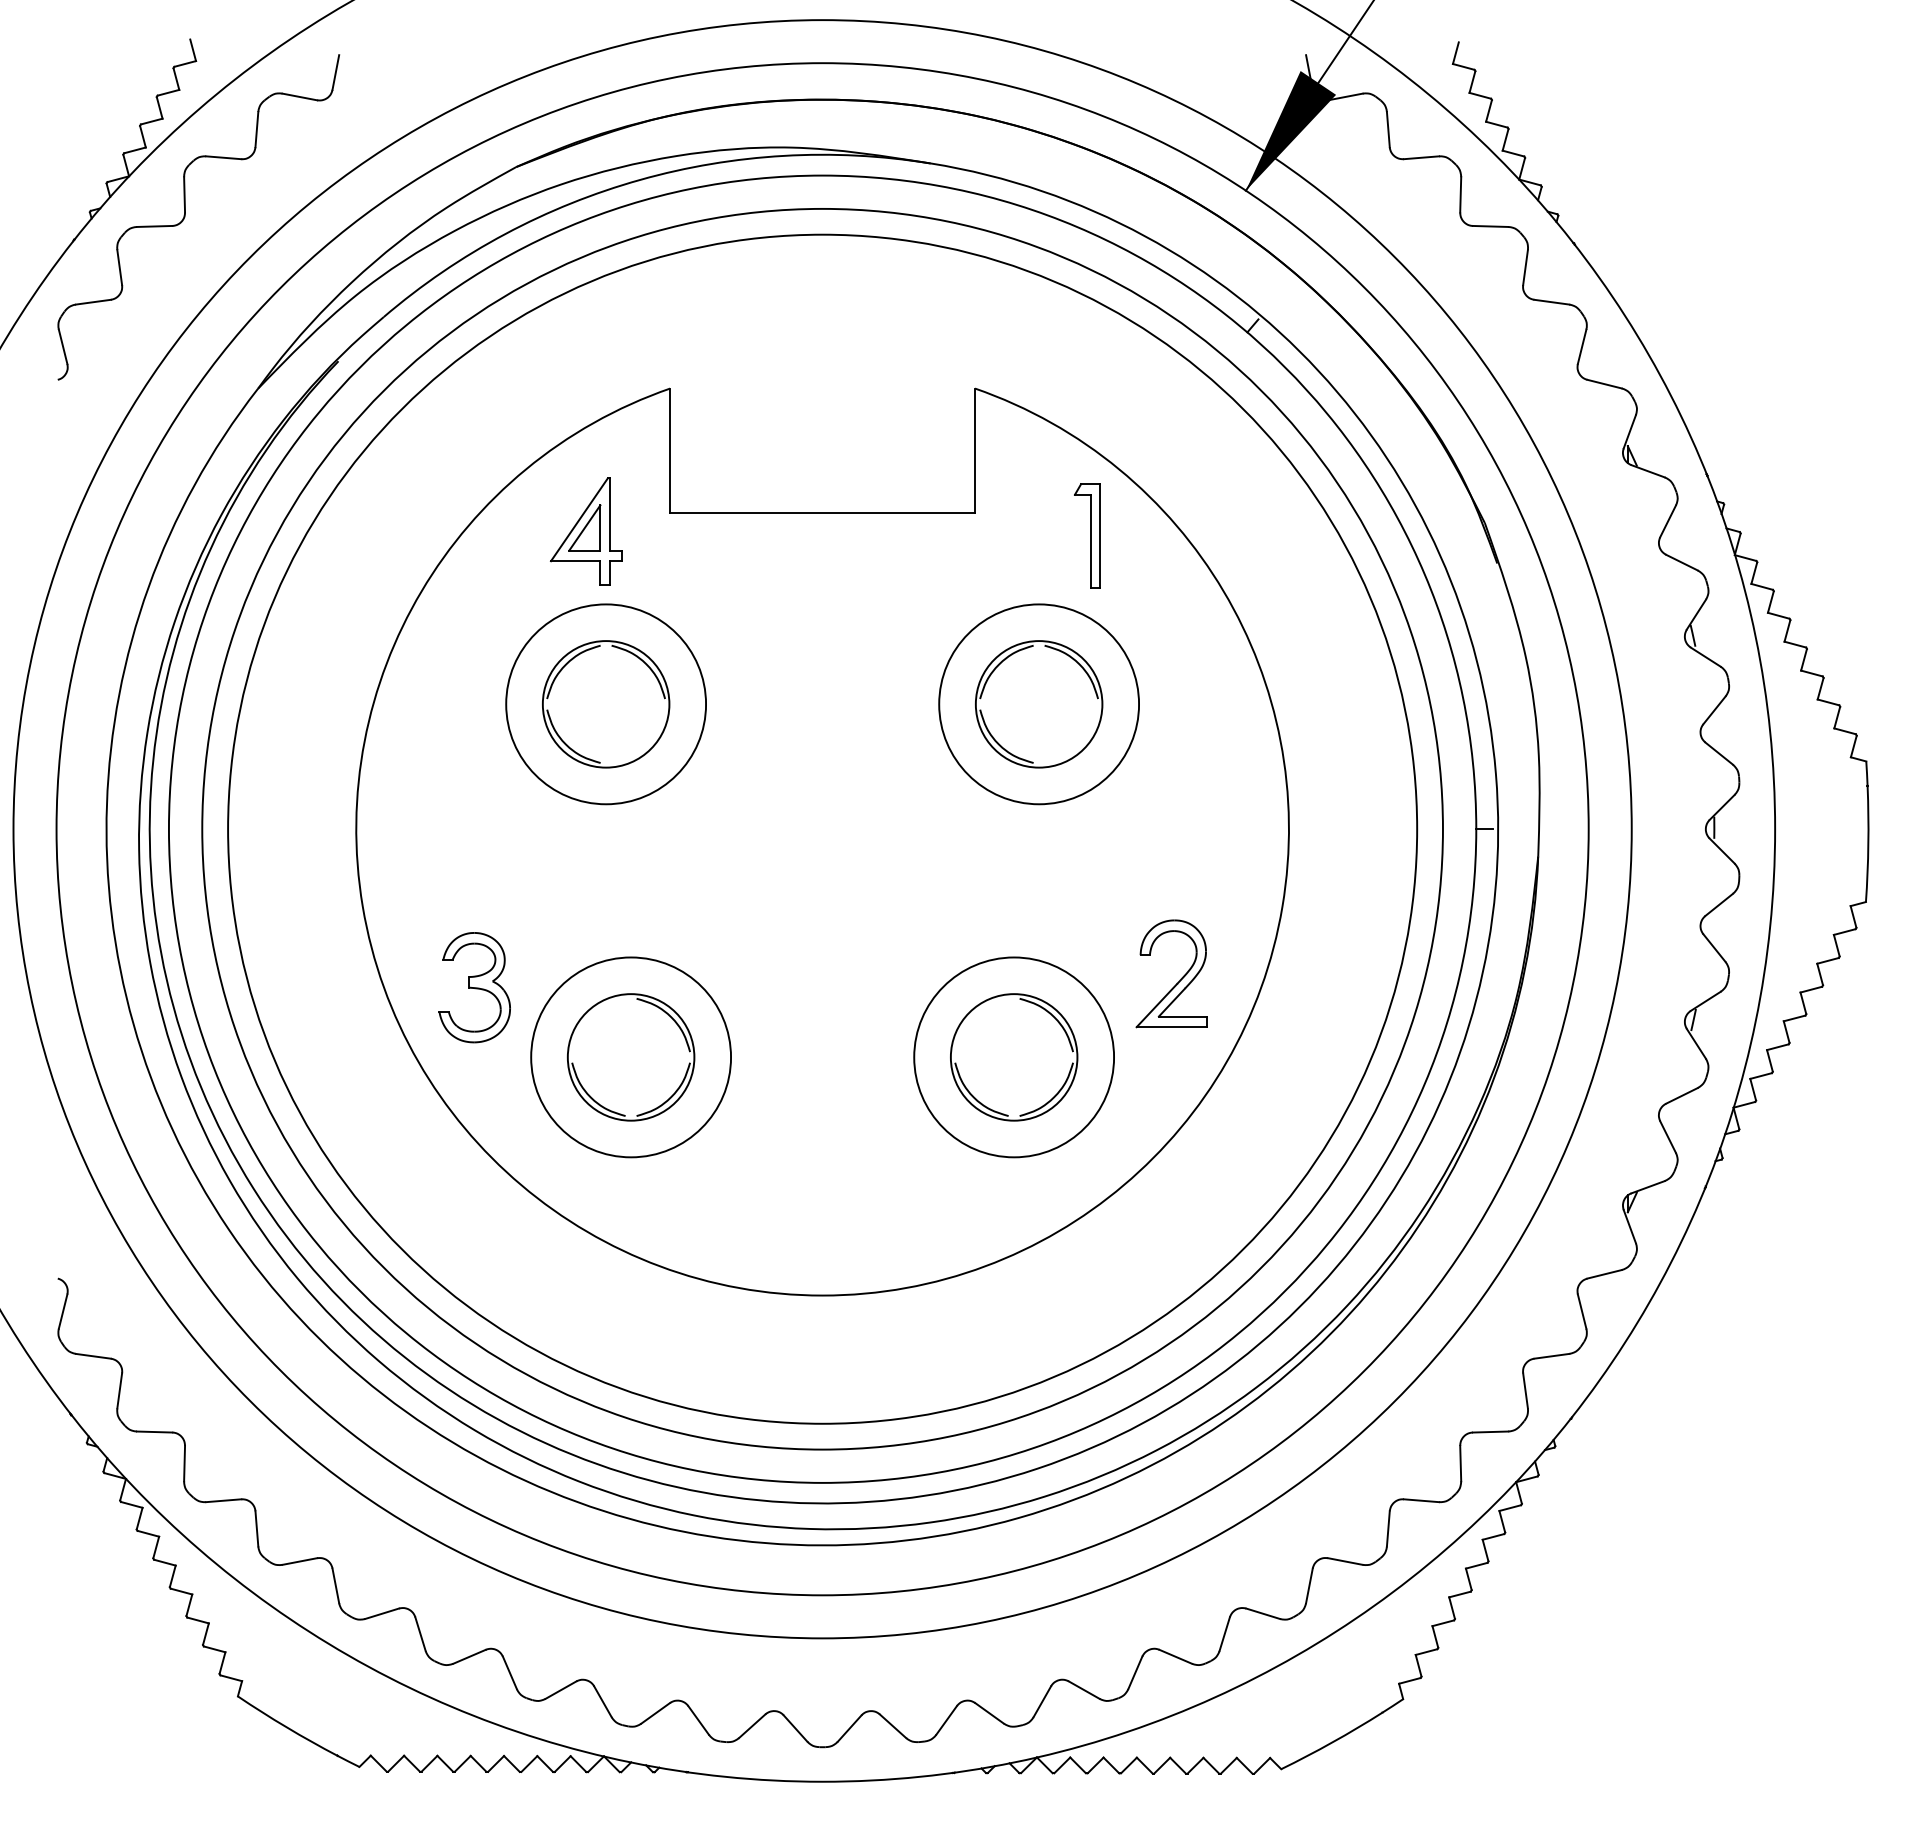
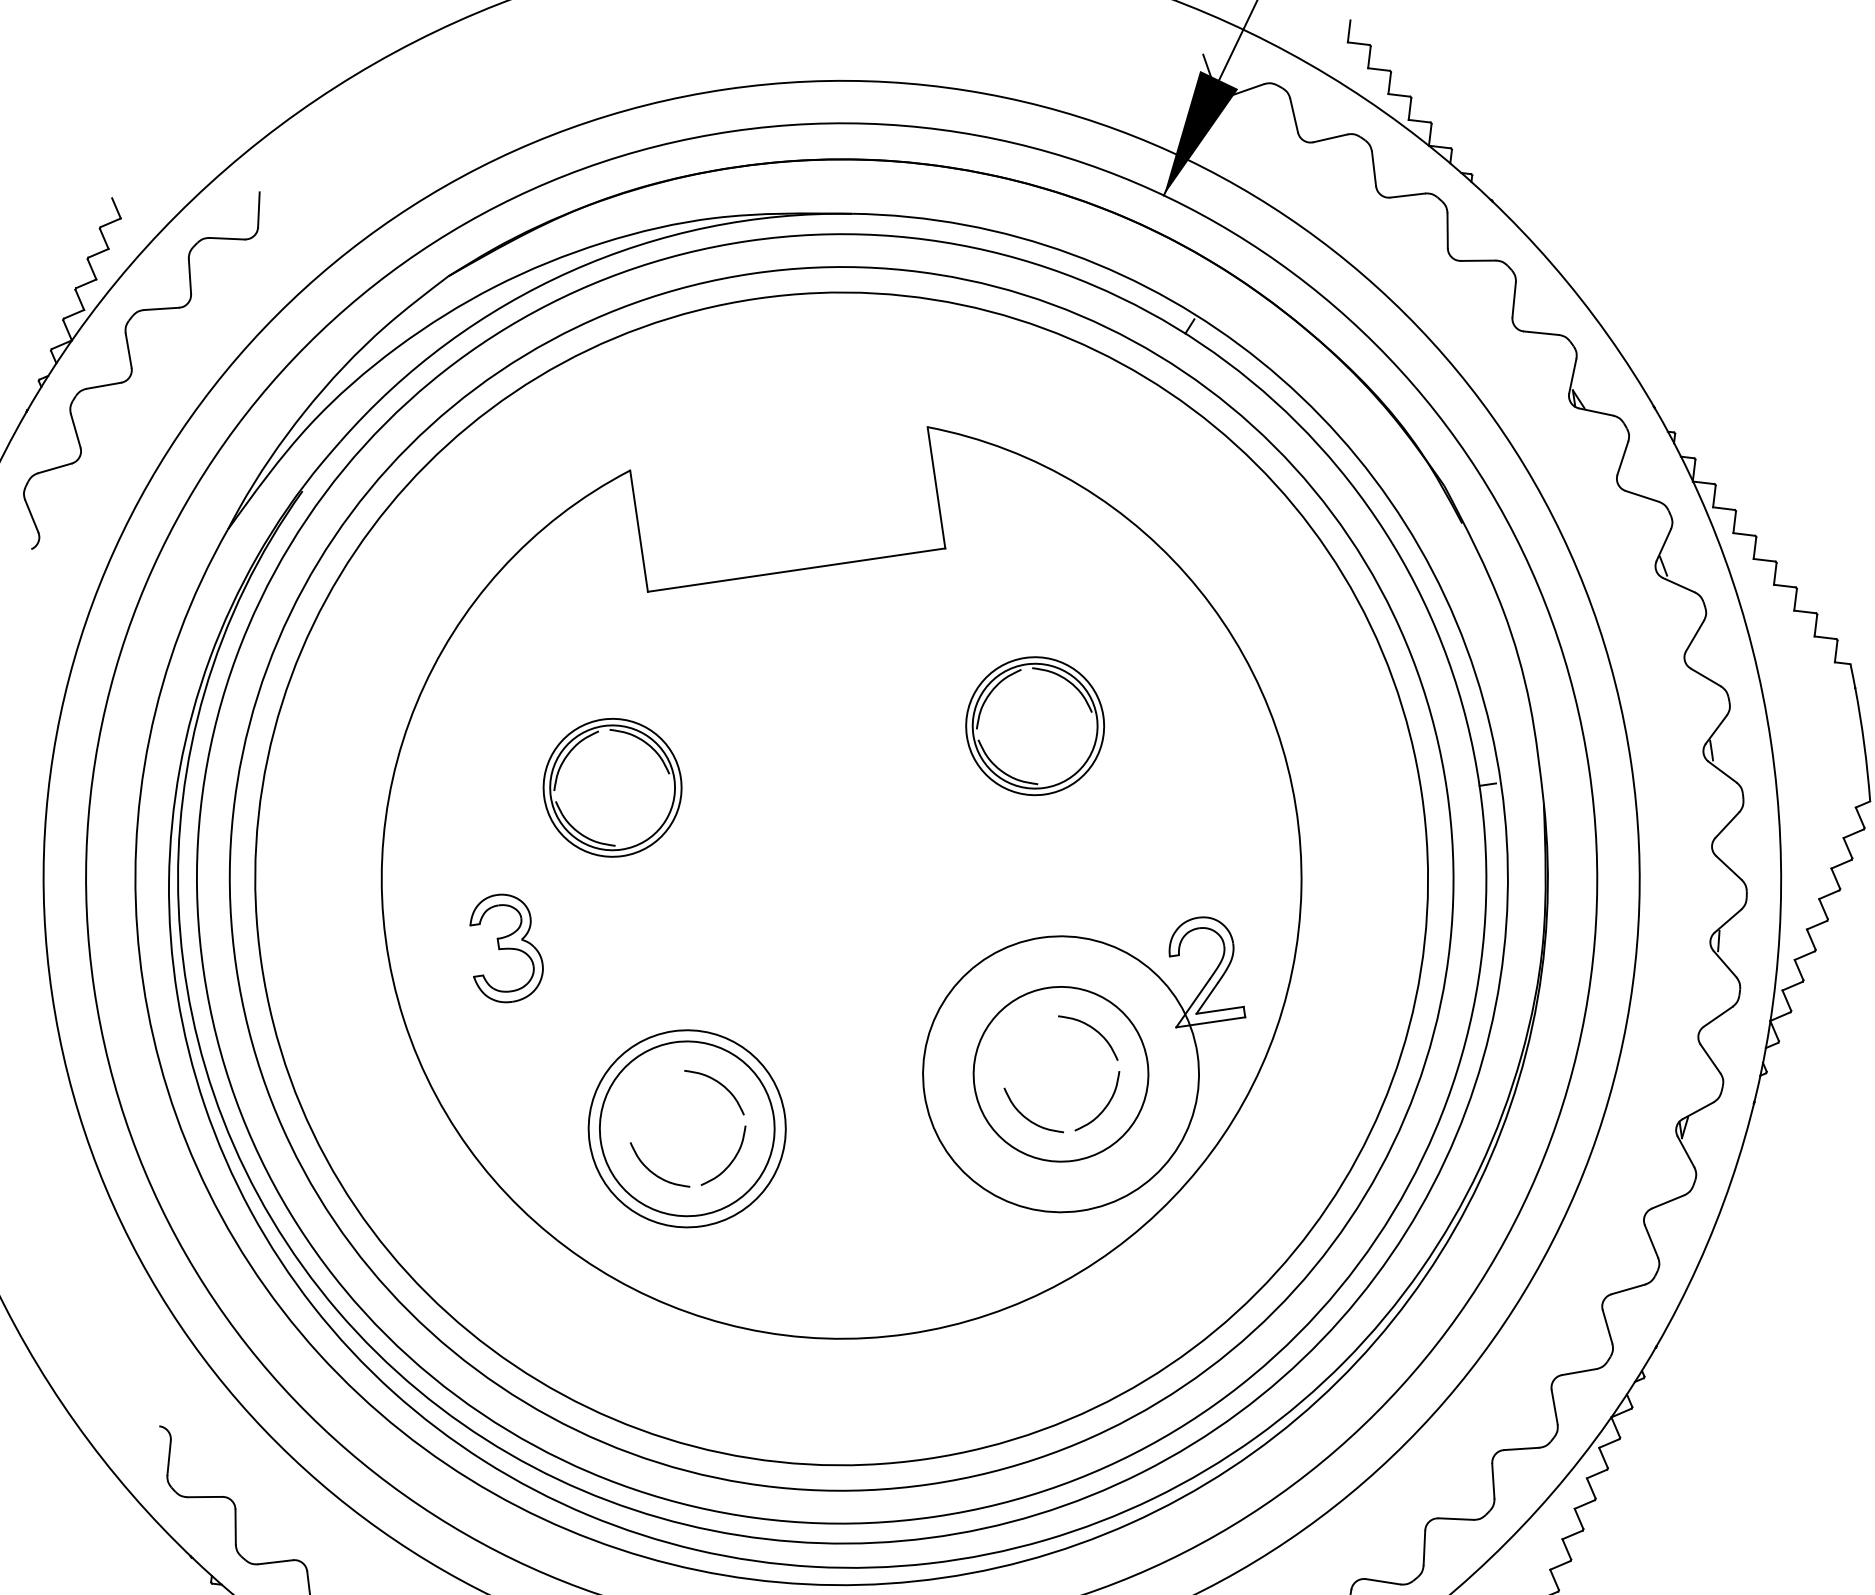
part: (586, 531) -> (568, 621), removed
part: (1087, 535) -> (1058, 554), removed
circle: (606, 704) -> (612, 787), size x0.7
circle: (1039, 704) -> (1035, 726), size x0.7
part: (474, 987) -> (504, 948), moved
circle: (630, 1057) -> (686, 1129), size x1.4
circle: (1013, 1057) -> (1060, 1074), size x1.4
circle: (1014, 1057) -> (1061, 1074), size x1.4

